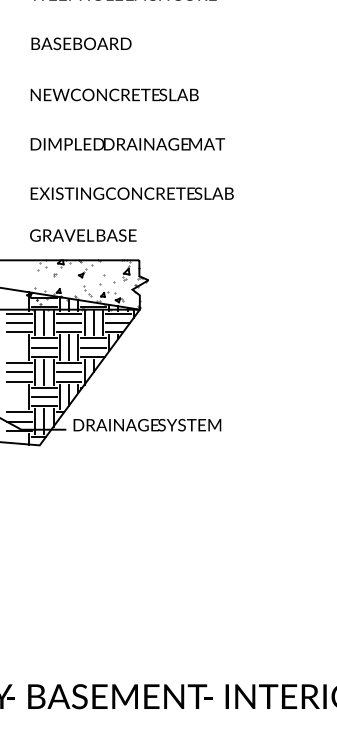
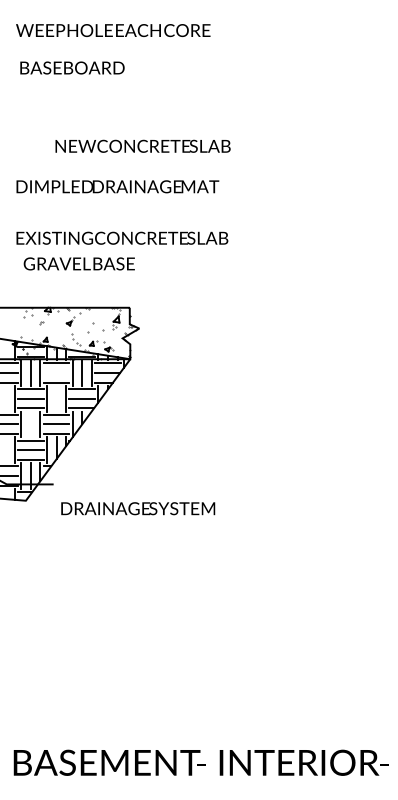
text: (81, 43) -> (72, 67), moved
text: (114, 94) -> (142, 145), moved
text: (82, 235) -> (78, 263), moved
line: (69, 323) -> (56, 373), removed
line: (69, 347) -> (56, 398), removed
line: (44, 372) -> (30, 424), removed
text: (147, 424) -> (138, 508), moved

